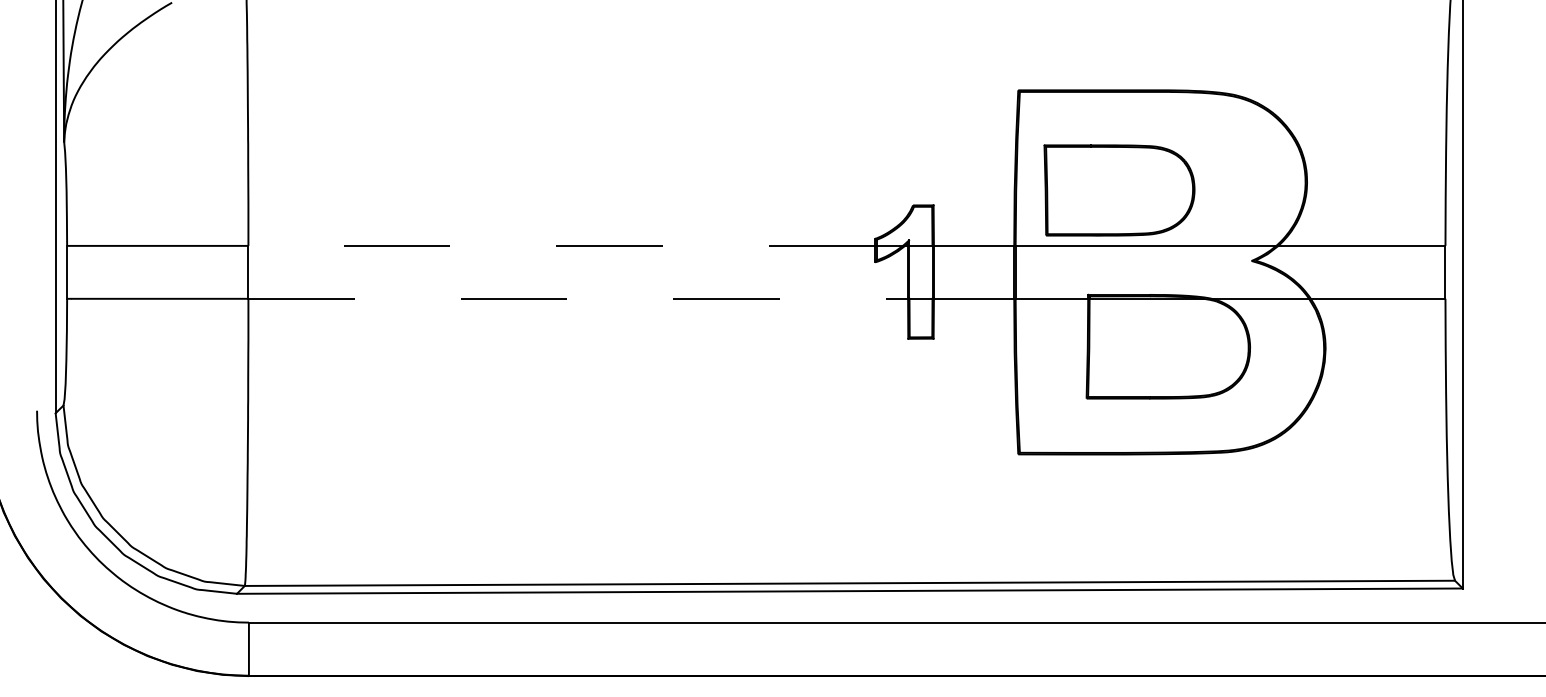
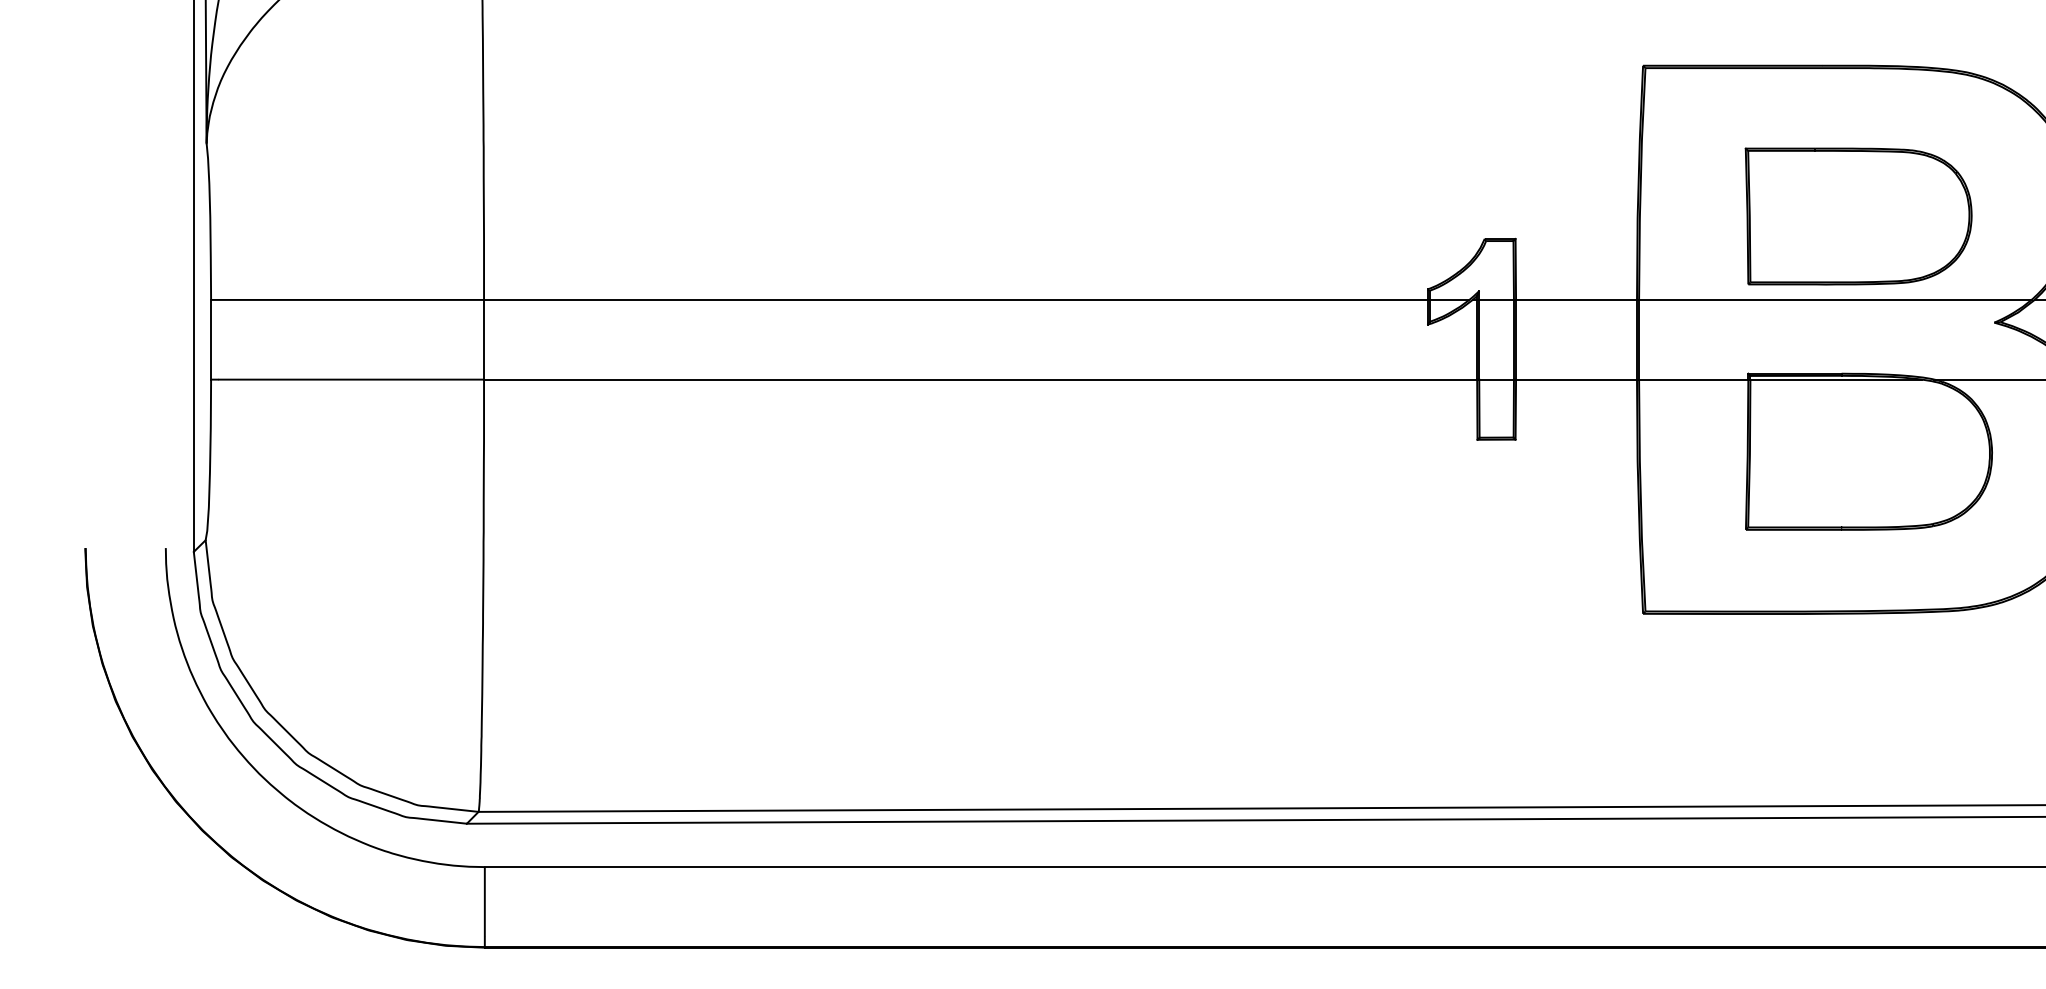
part: (1119, 190) -> (1858, 216), moved
line: (561, 245) -> (955, 299), dashed -> solid
line: (578, 298) -> (980, 379), dashed -> solid

